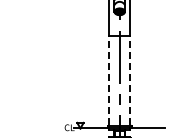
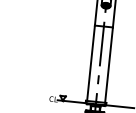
line: (109, 80) -> (91, 62), dashed -> solid
line: (130, 80) -> (109, 64), dashed -> solid

